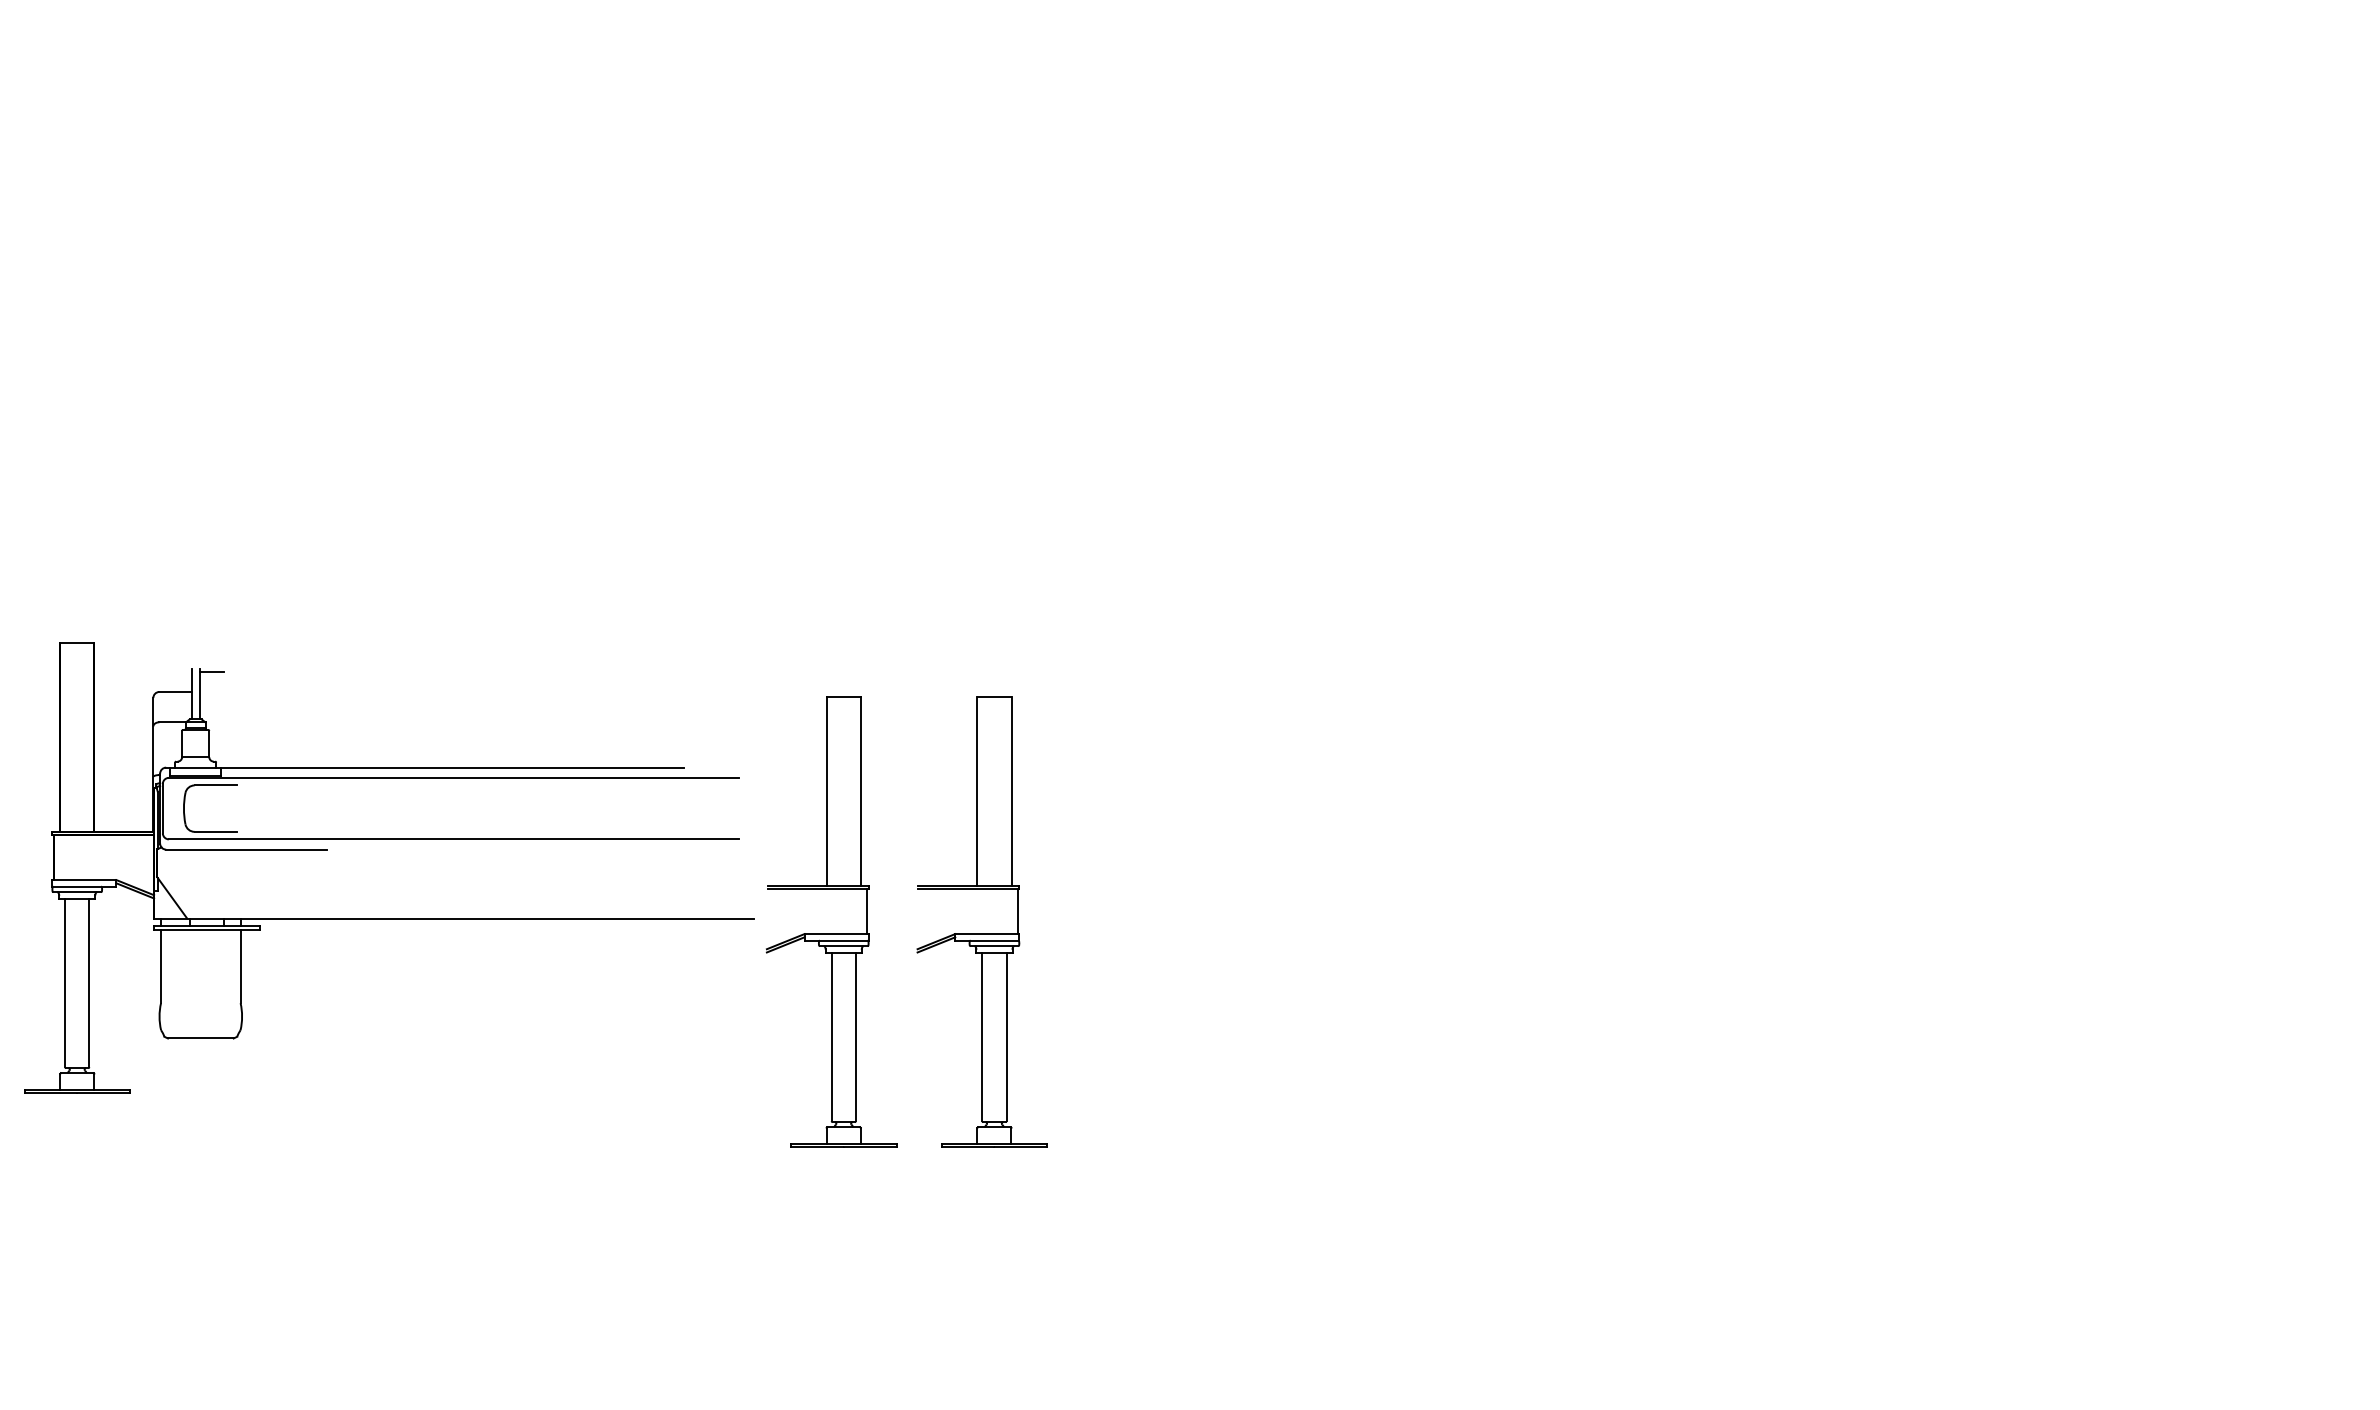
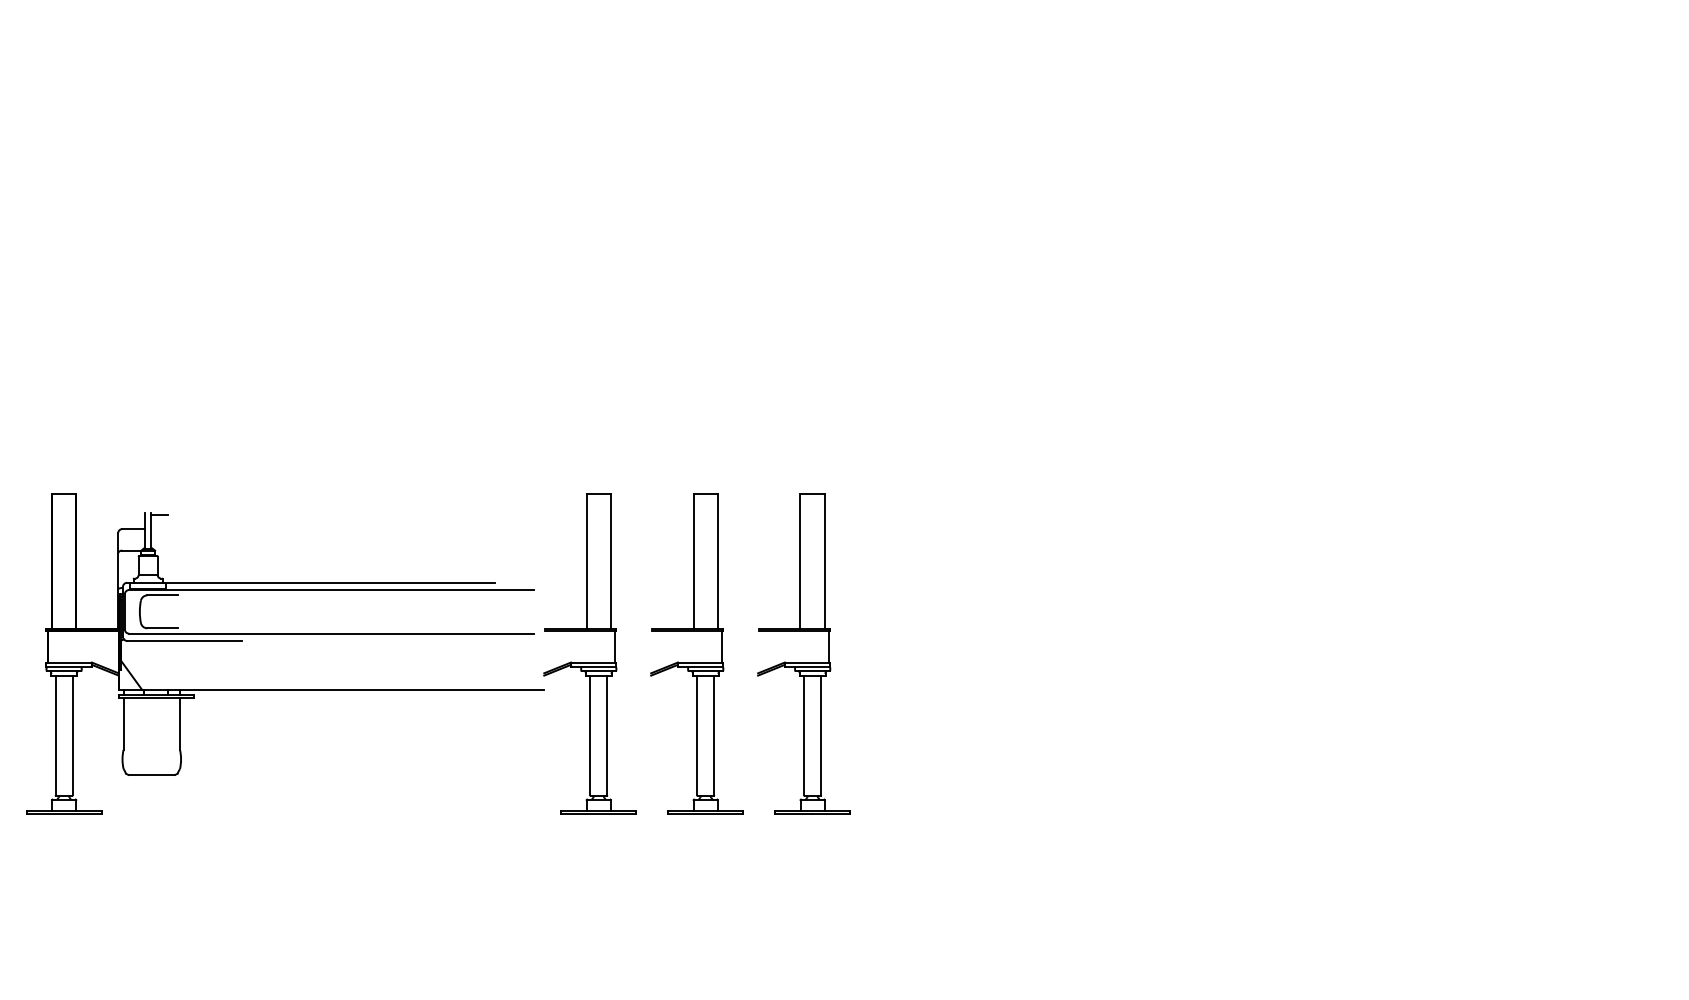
part: (389, 839) -> (285, 633), moved
part: (1132, 933) -> (803, 662), added

